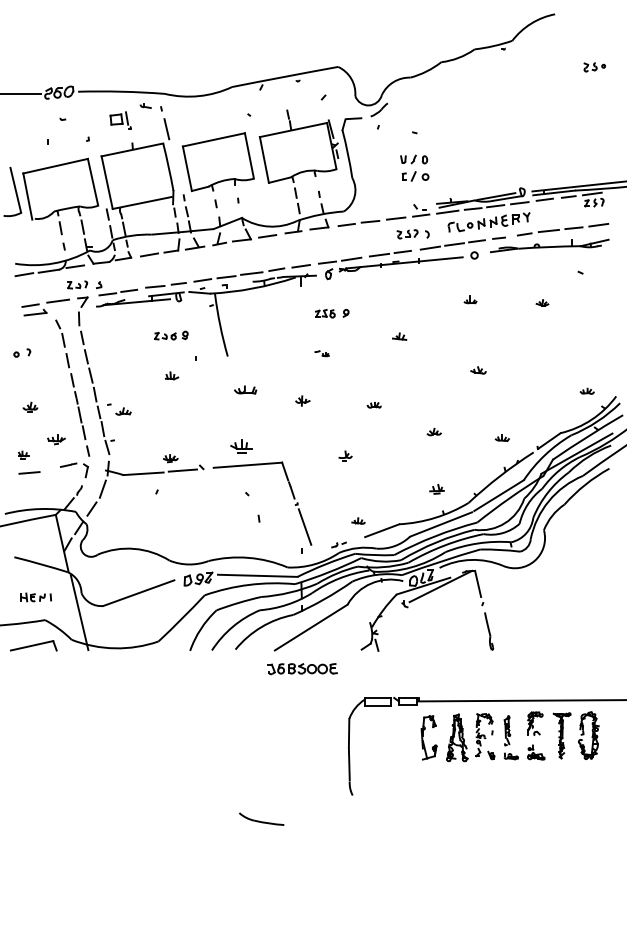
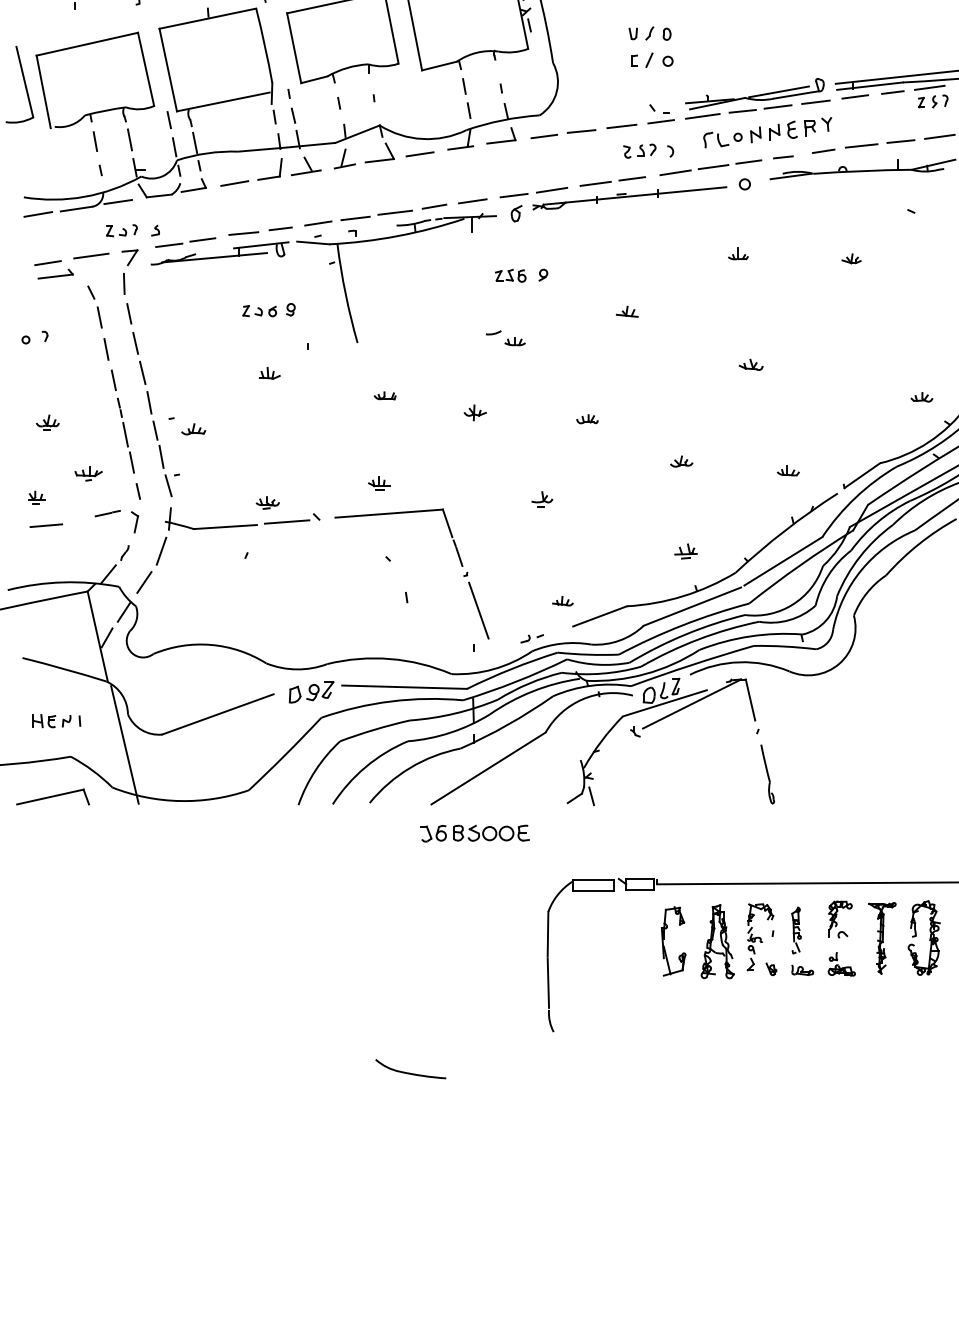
part: (321, 353) -> (504, 338), size x1.67
part: (244, 390) -> (383, 396), size x0.62
part: (241, 445) -> (379, 482), size x0.62

